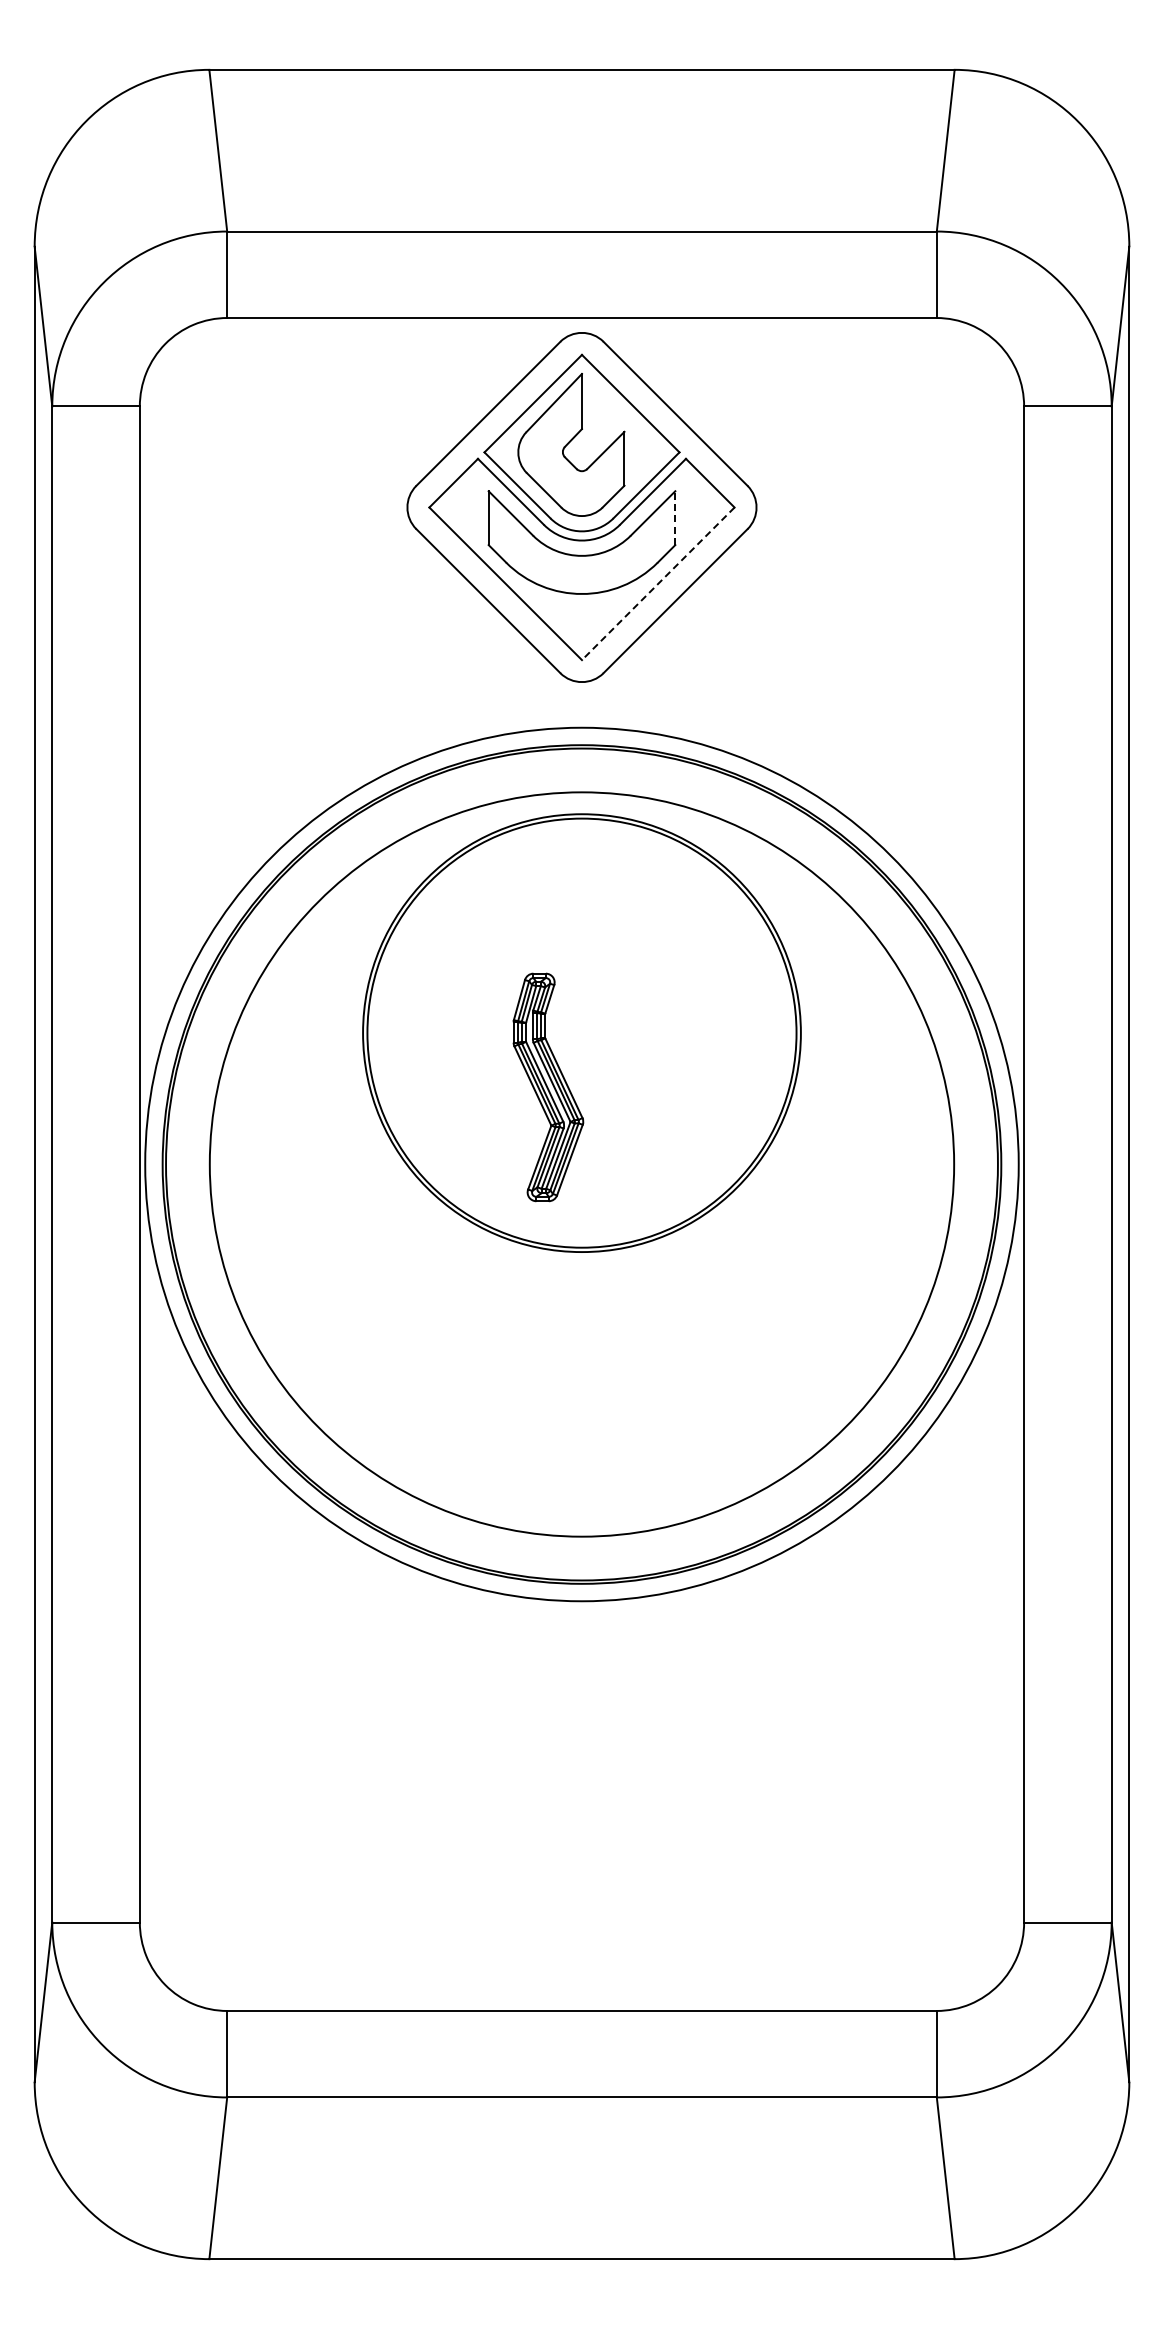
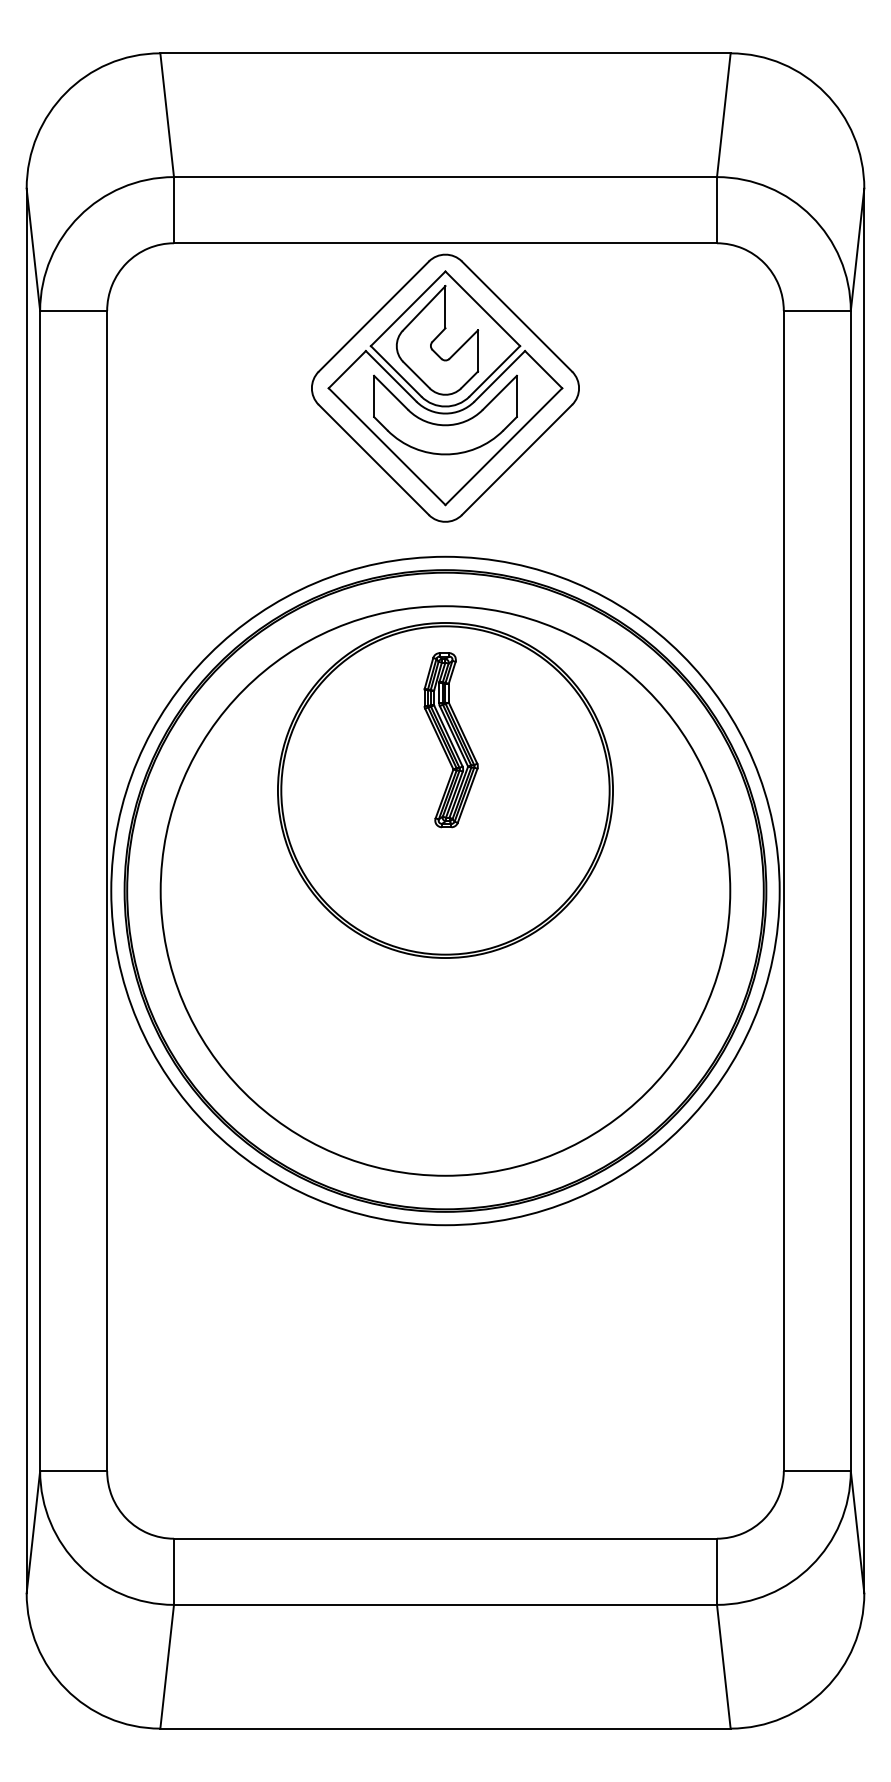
line: (675, 518) -> (517, 396), dashed -> solid
line: (658, 583) -> (504, 446), dashed -> solid
part: (548, 1087) -> (451, 740), moved

